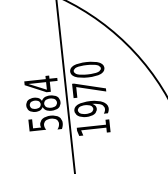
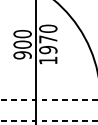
text: (43, 103) -> (22, 44), 584 -> 900

